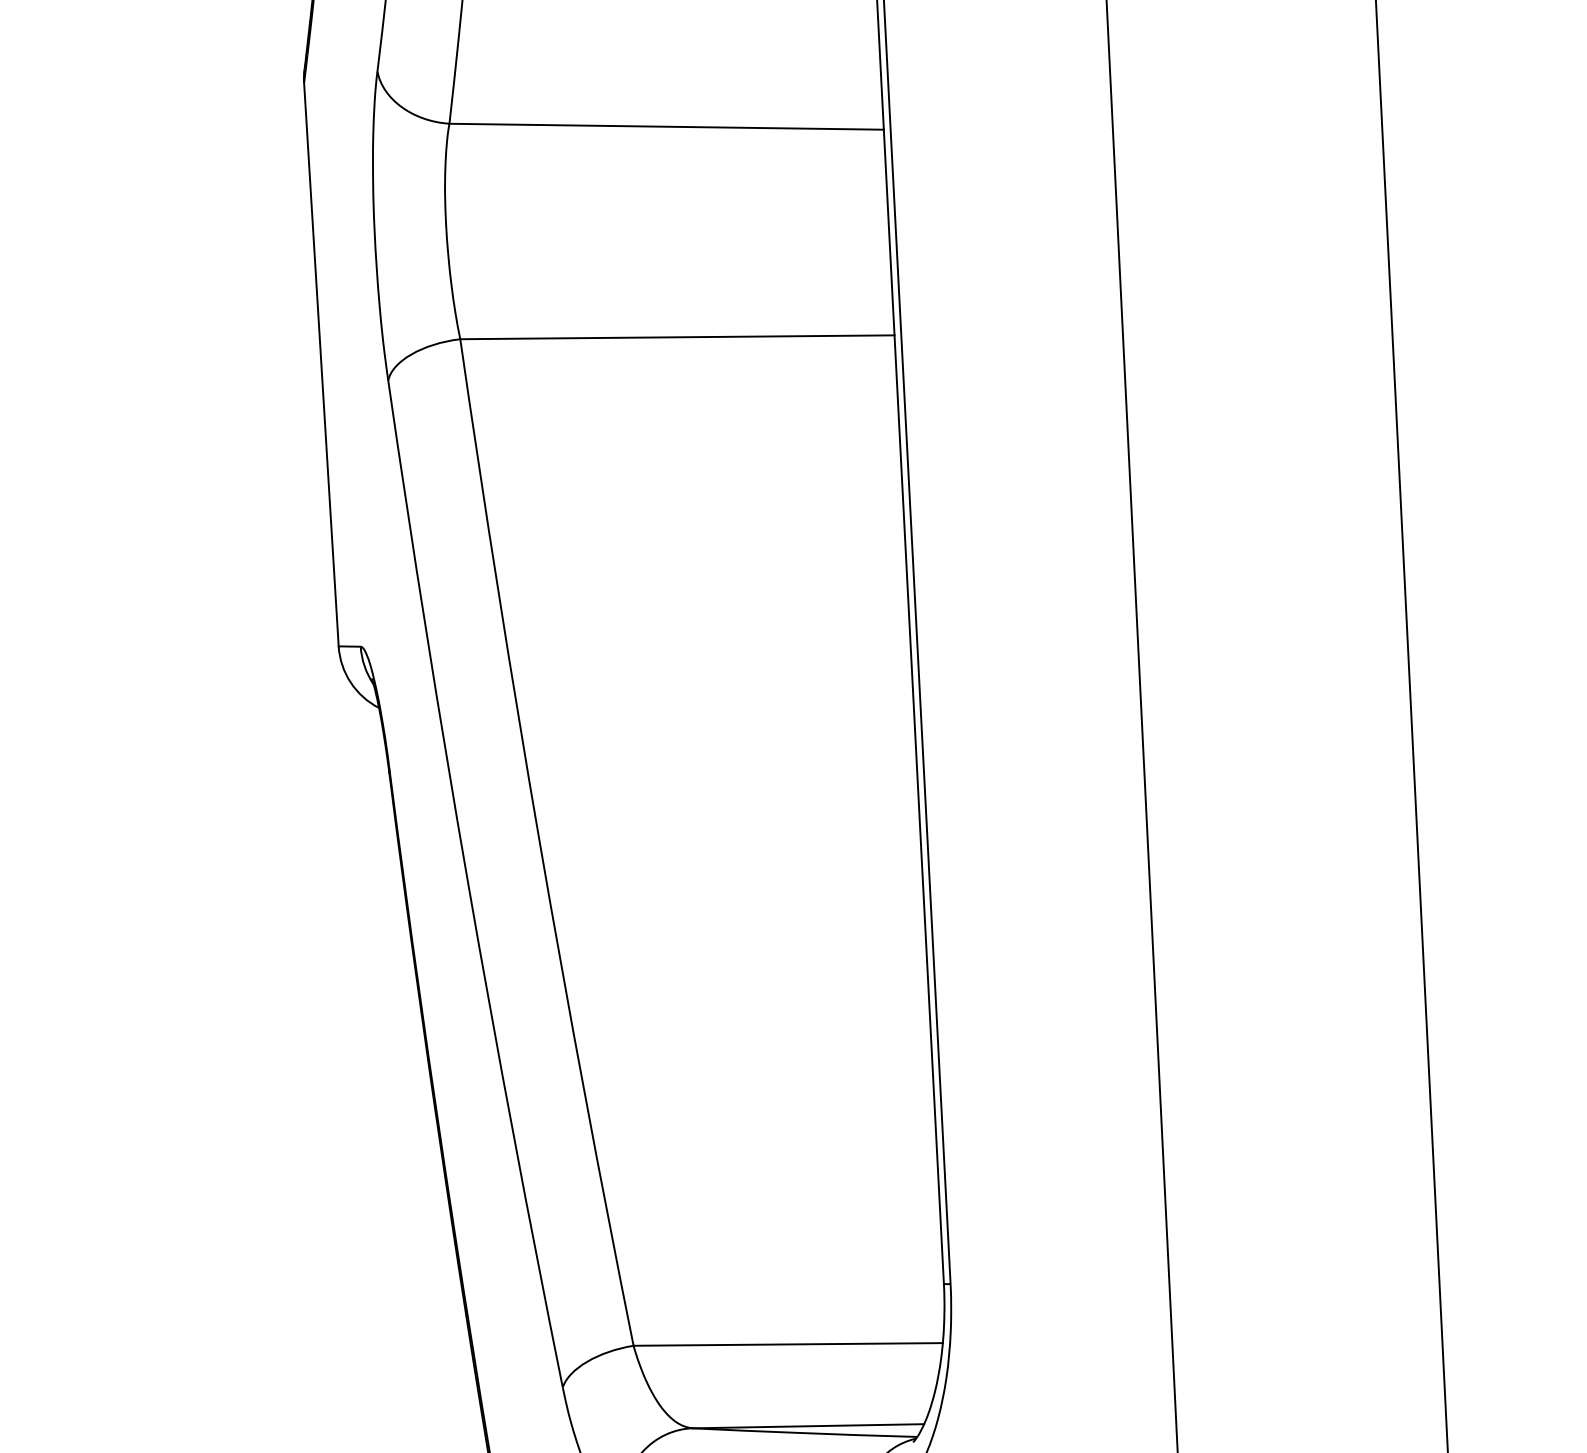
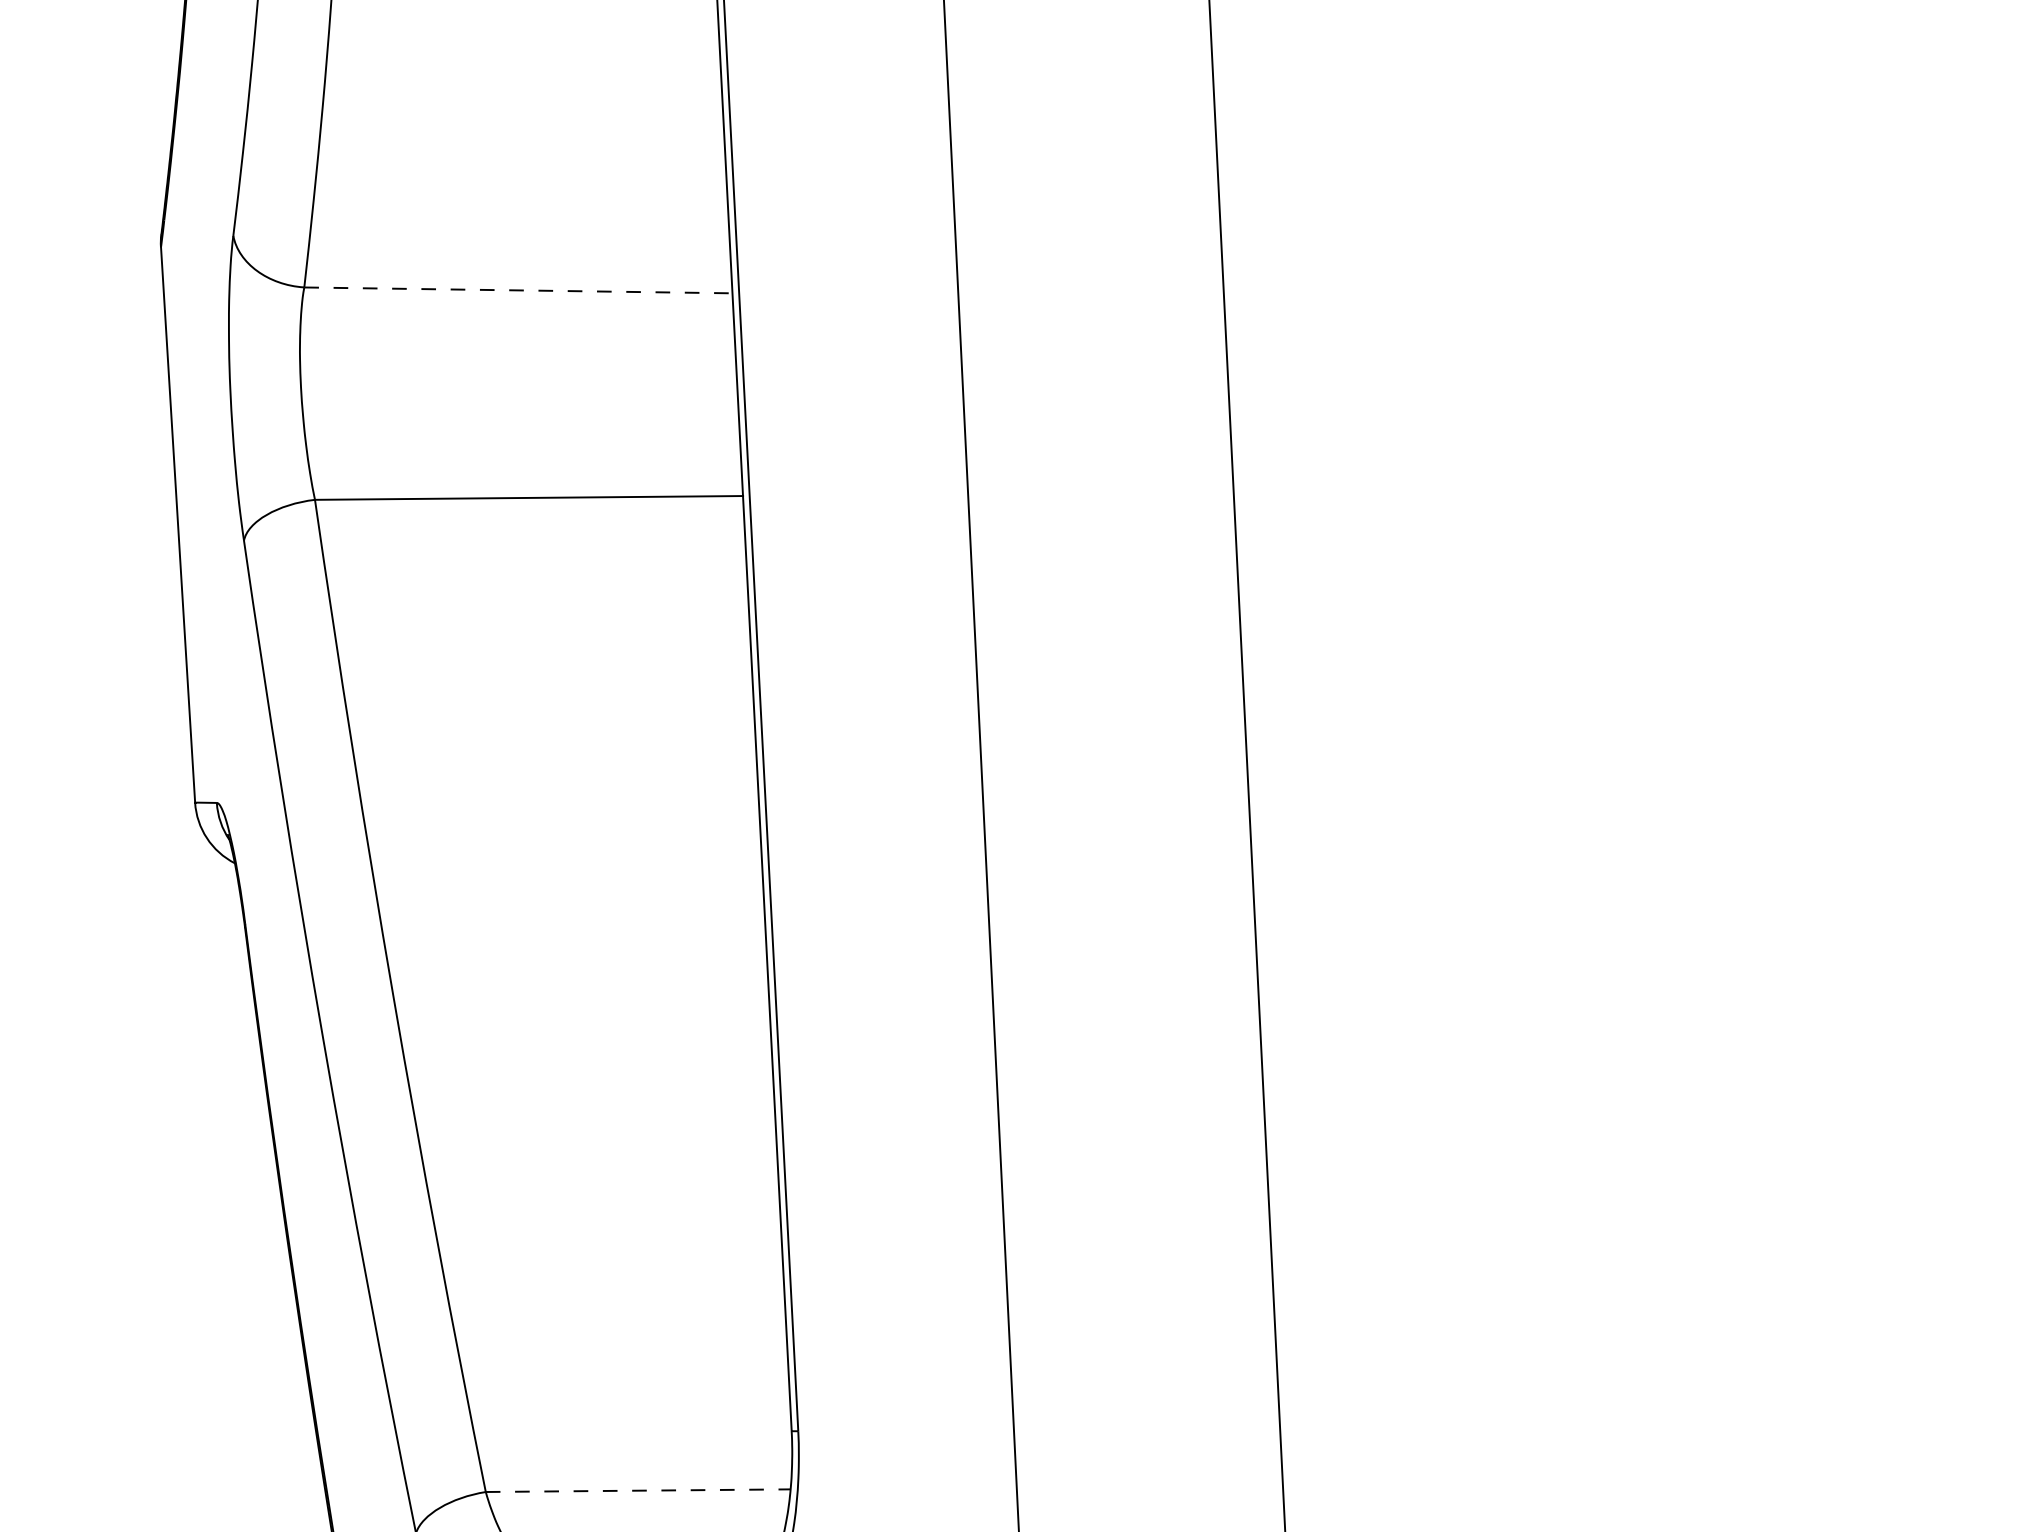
line: (666, 126) -> (518, 290), solid -> dashed
line: (788, 1344) -> (638, 1490), solid -> dashed

